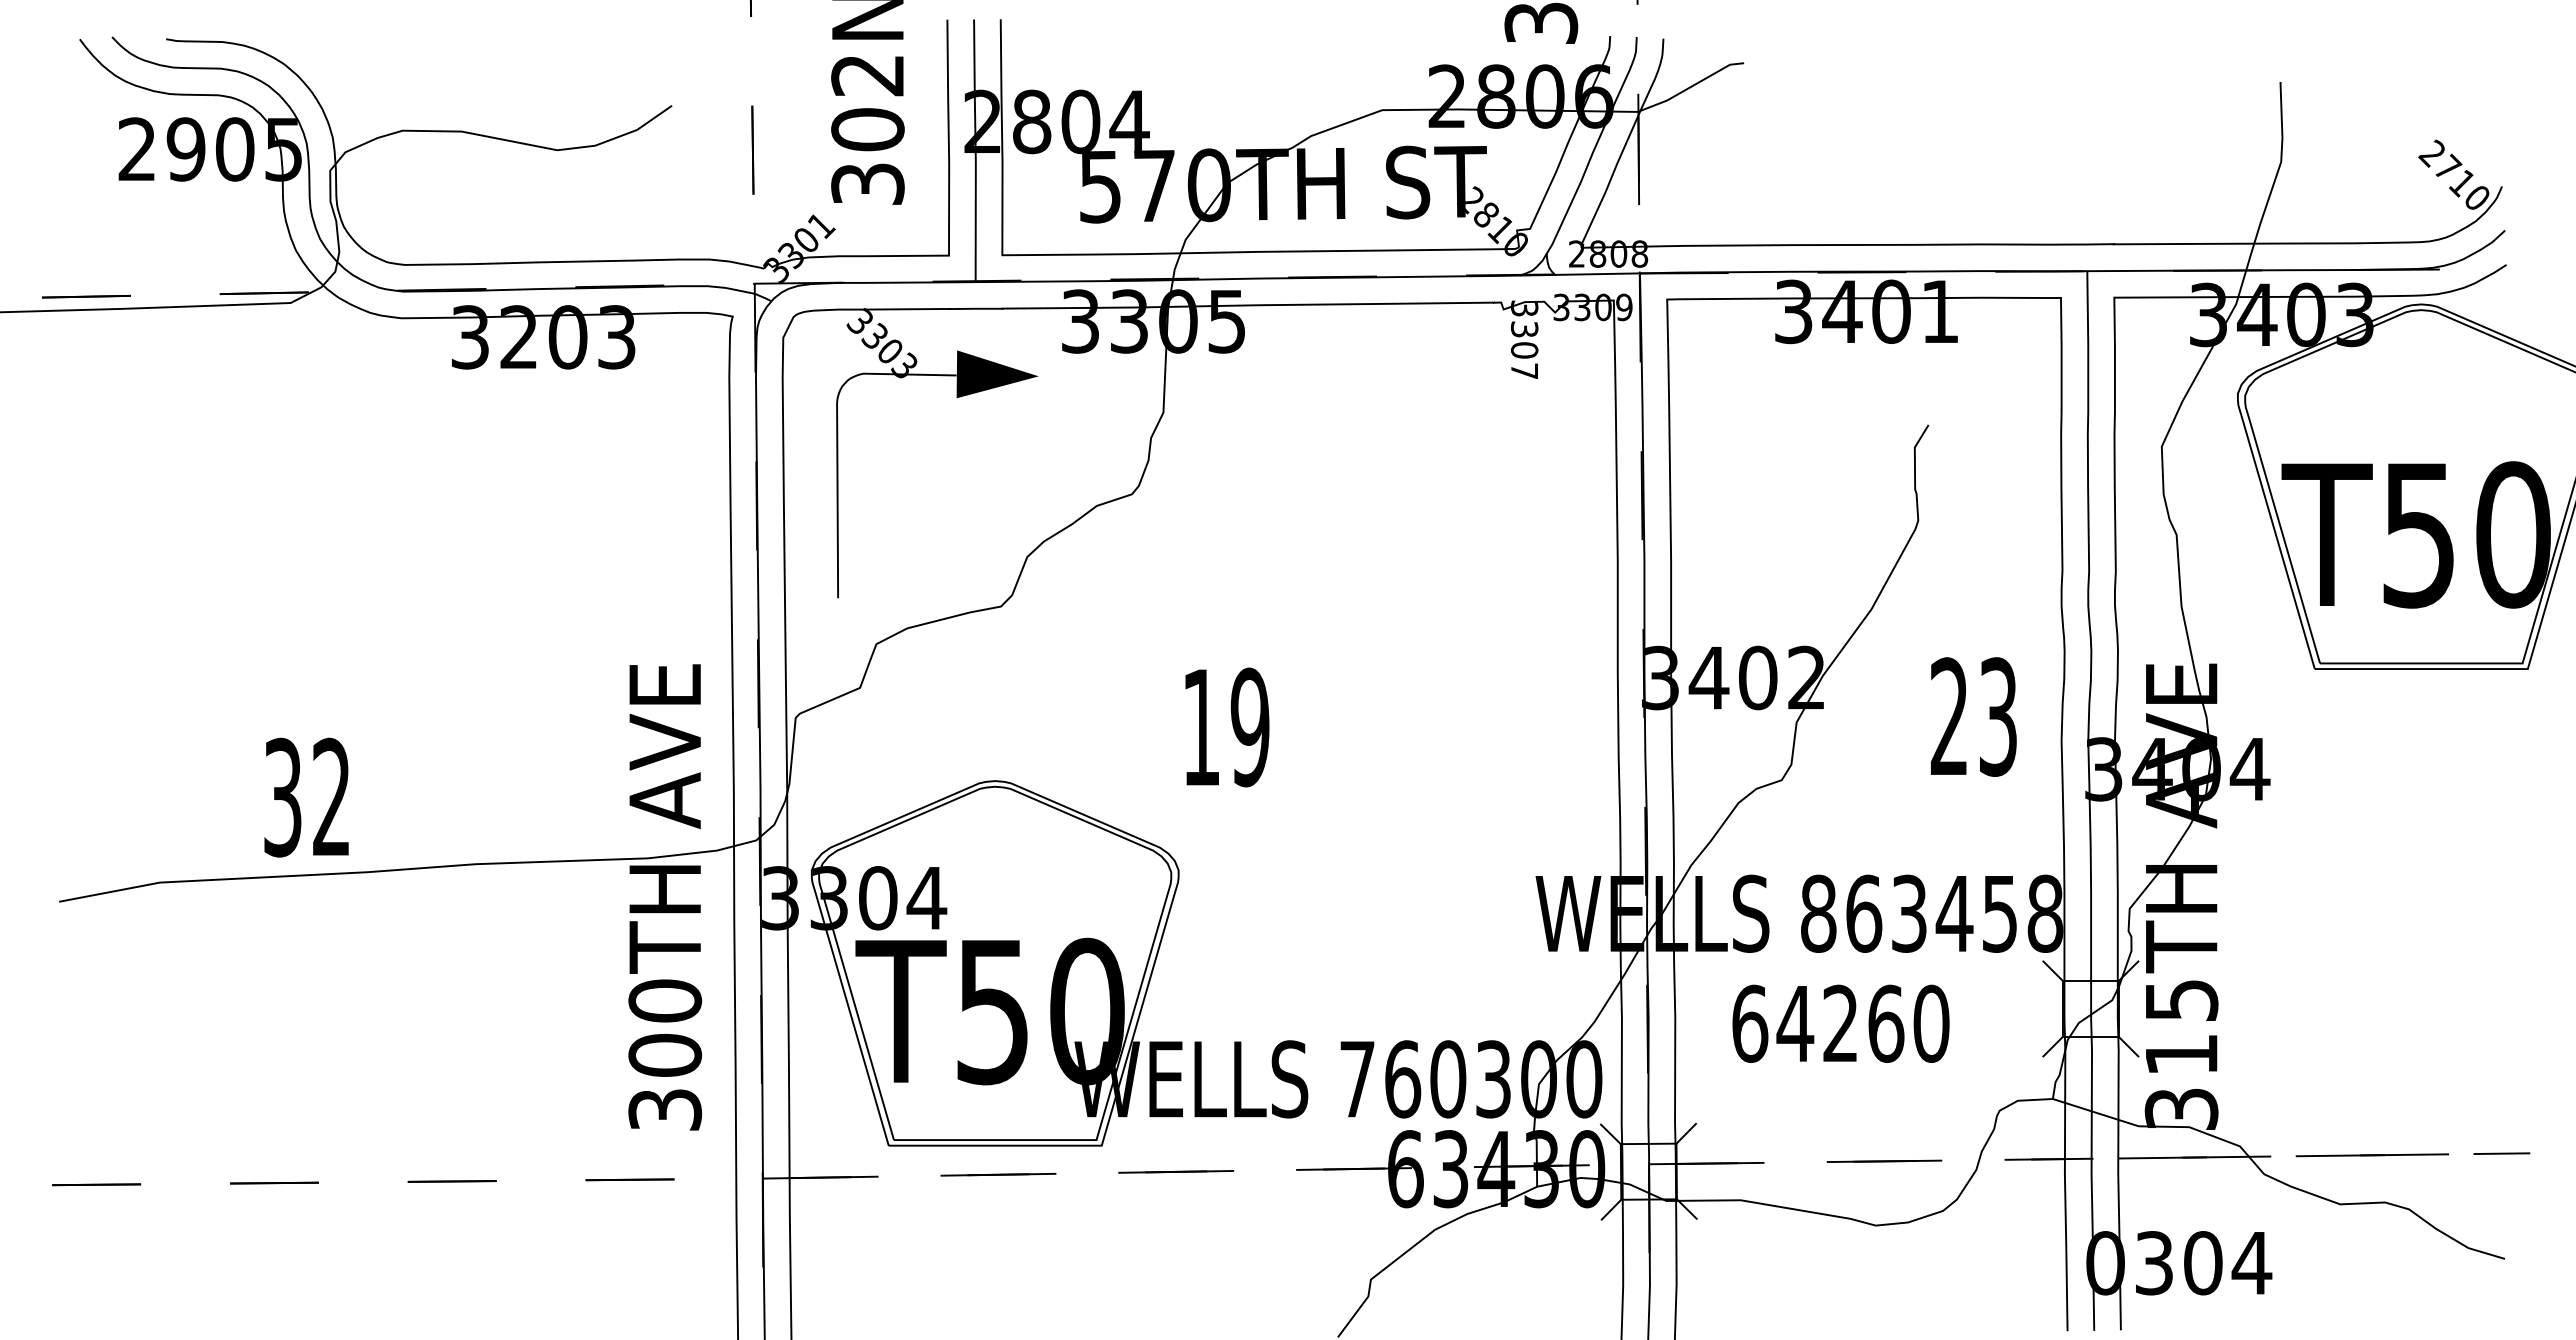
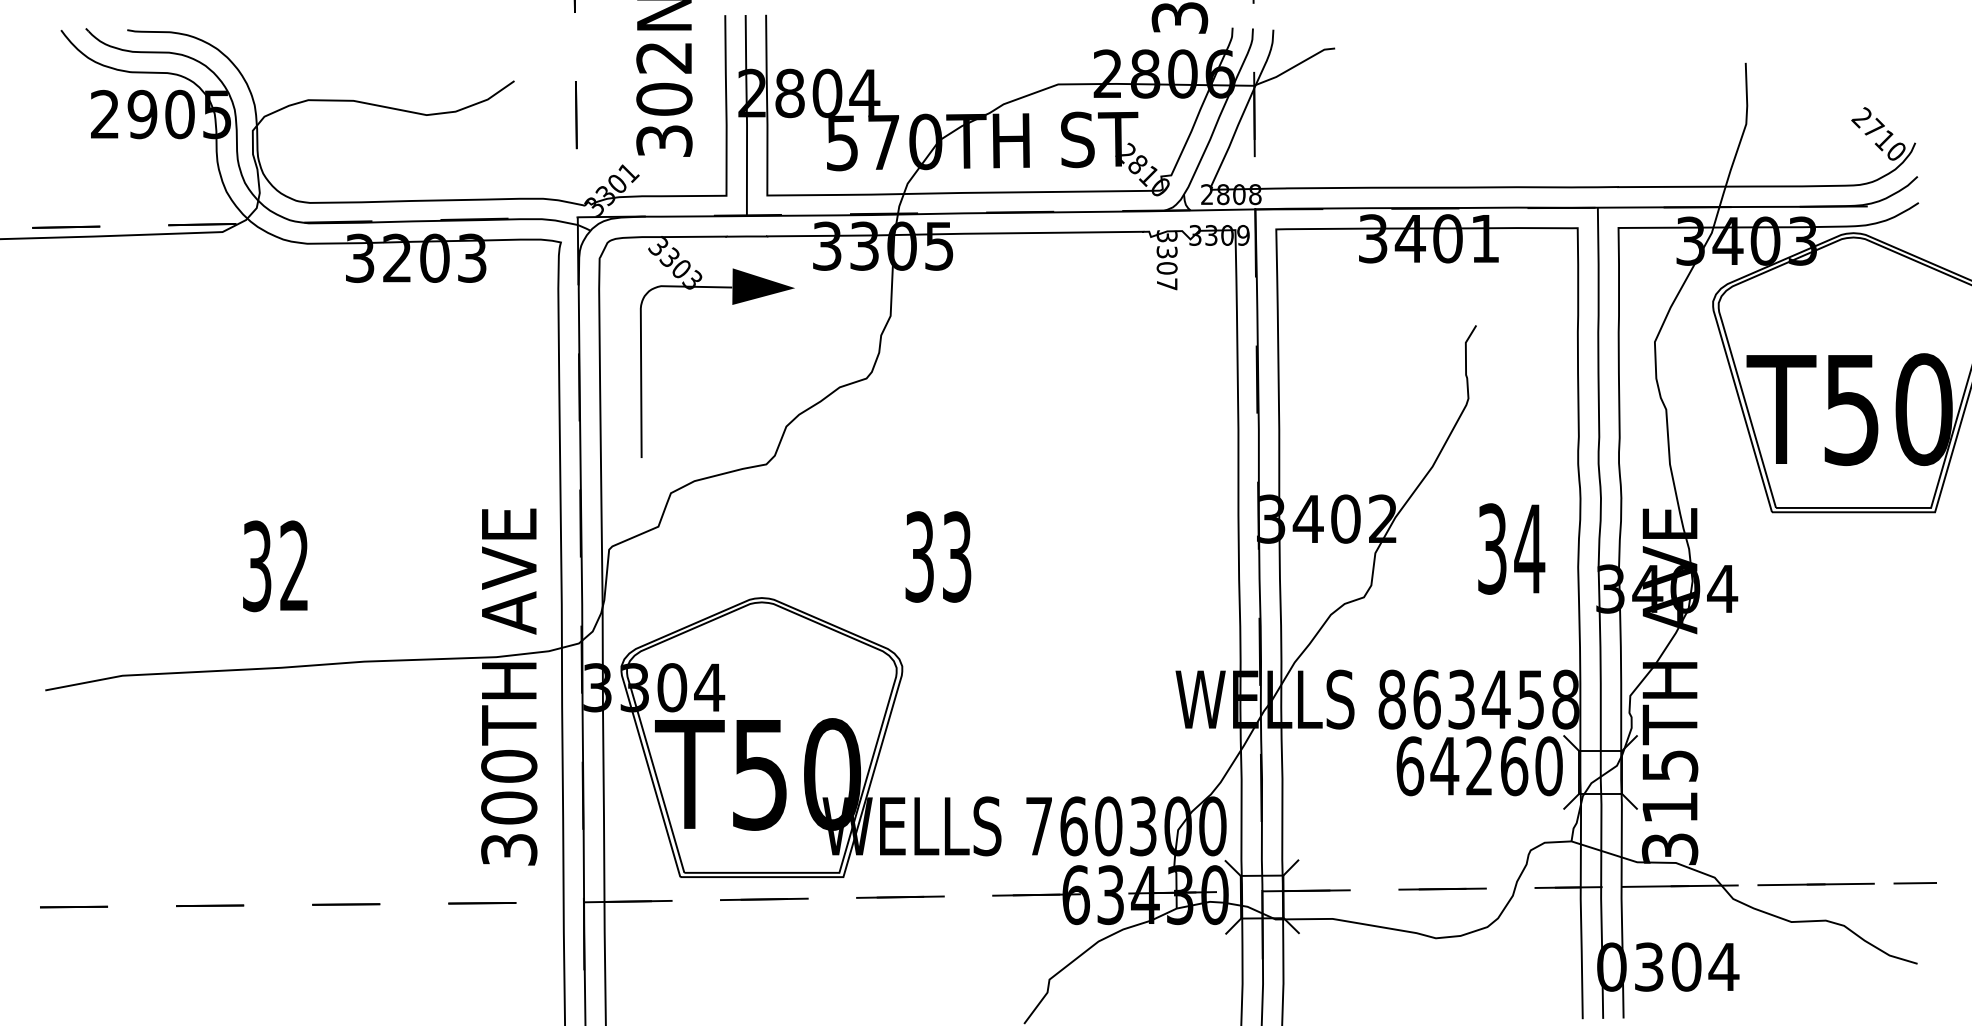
text: (1974, 716) -> (1511, 548), 23 -> 34
text: (1226, 727) -> (938, 557), 19 -> 33
text: (306, 797) -> (275, 566), moved
text: (1840, 1023) -> (1479, 765), moved

